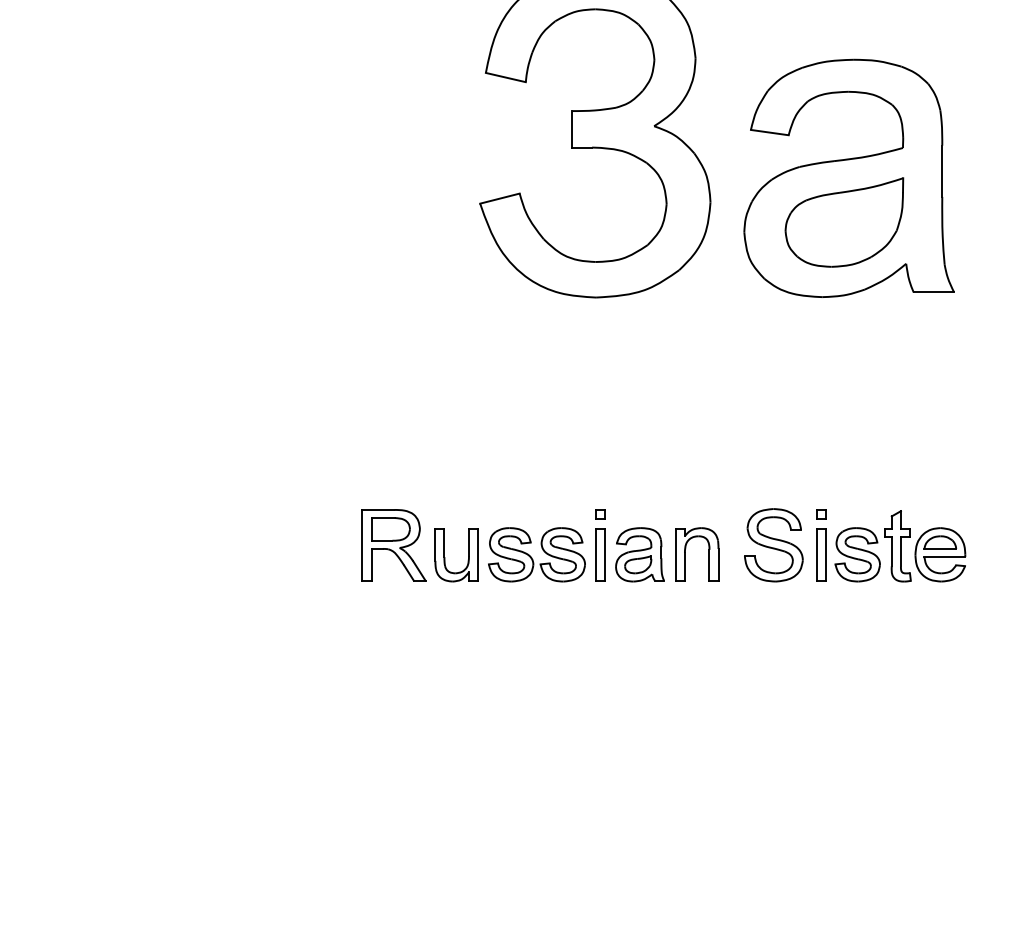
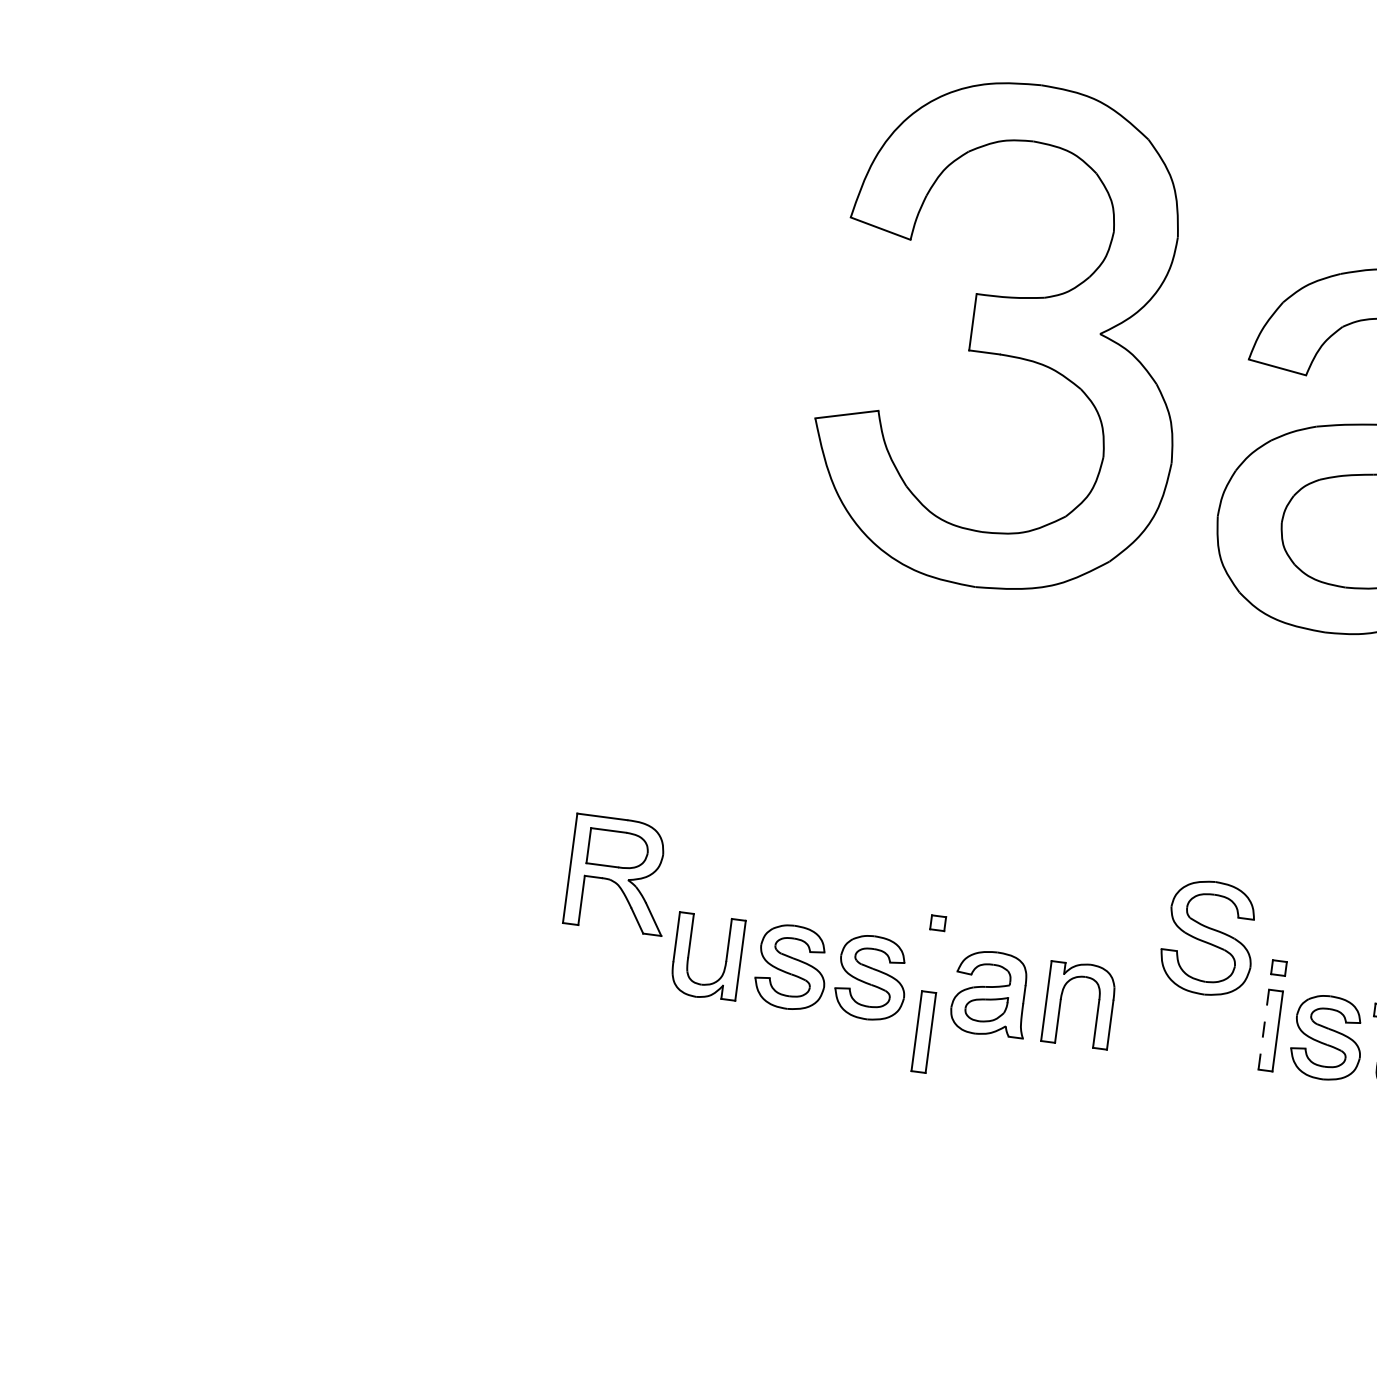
part: (393, 545) -> (618, 874), moved
part: (773, 545) -> (1208, 938), moved
part: (600, 554) -> (923, 1031), moved
line: (816, 554) -> (1263, 1029), solid -> dashed

